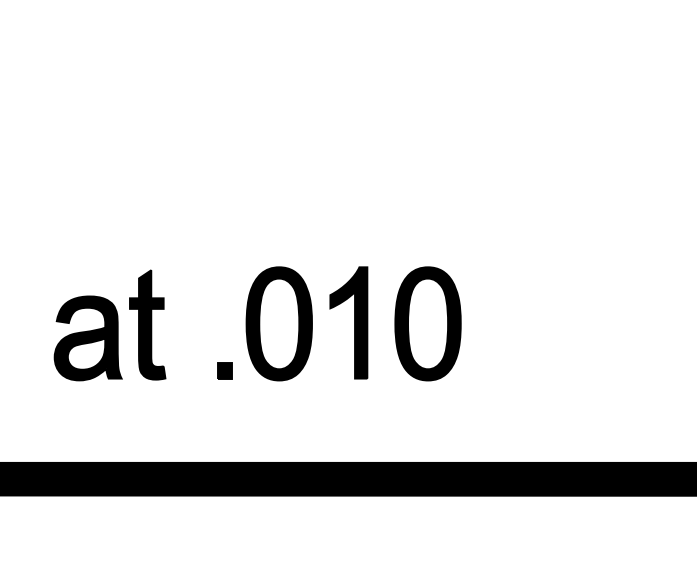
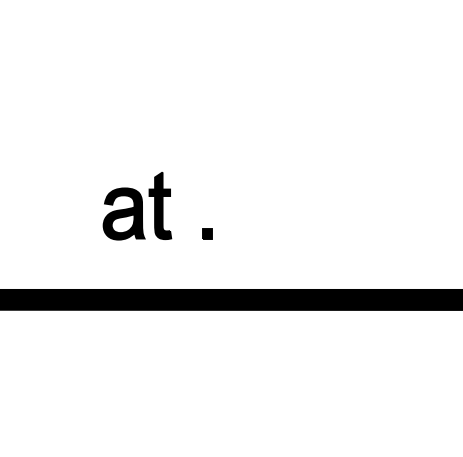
part: (352, 322) -> (285, 204), removed

